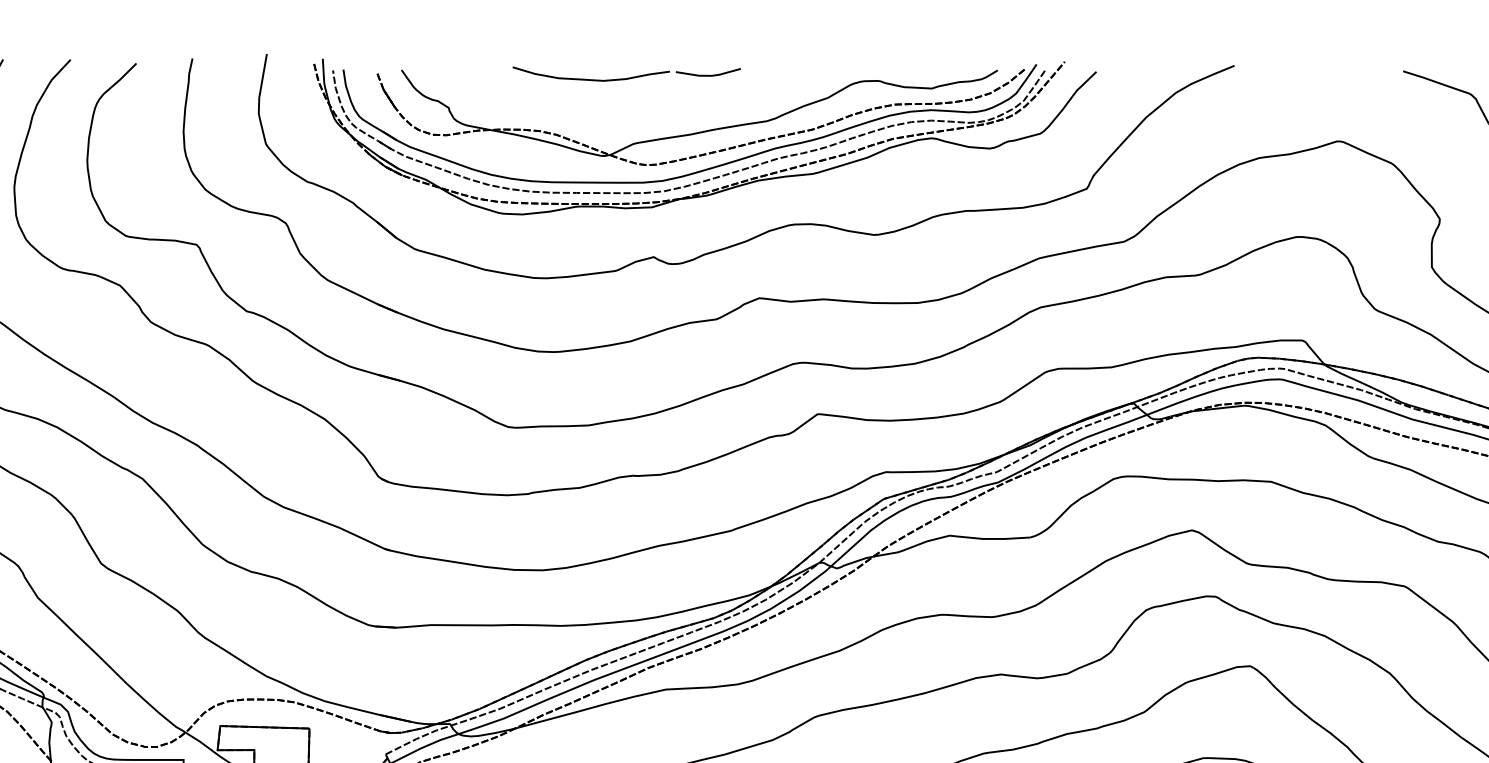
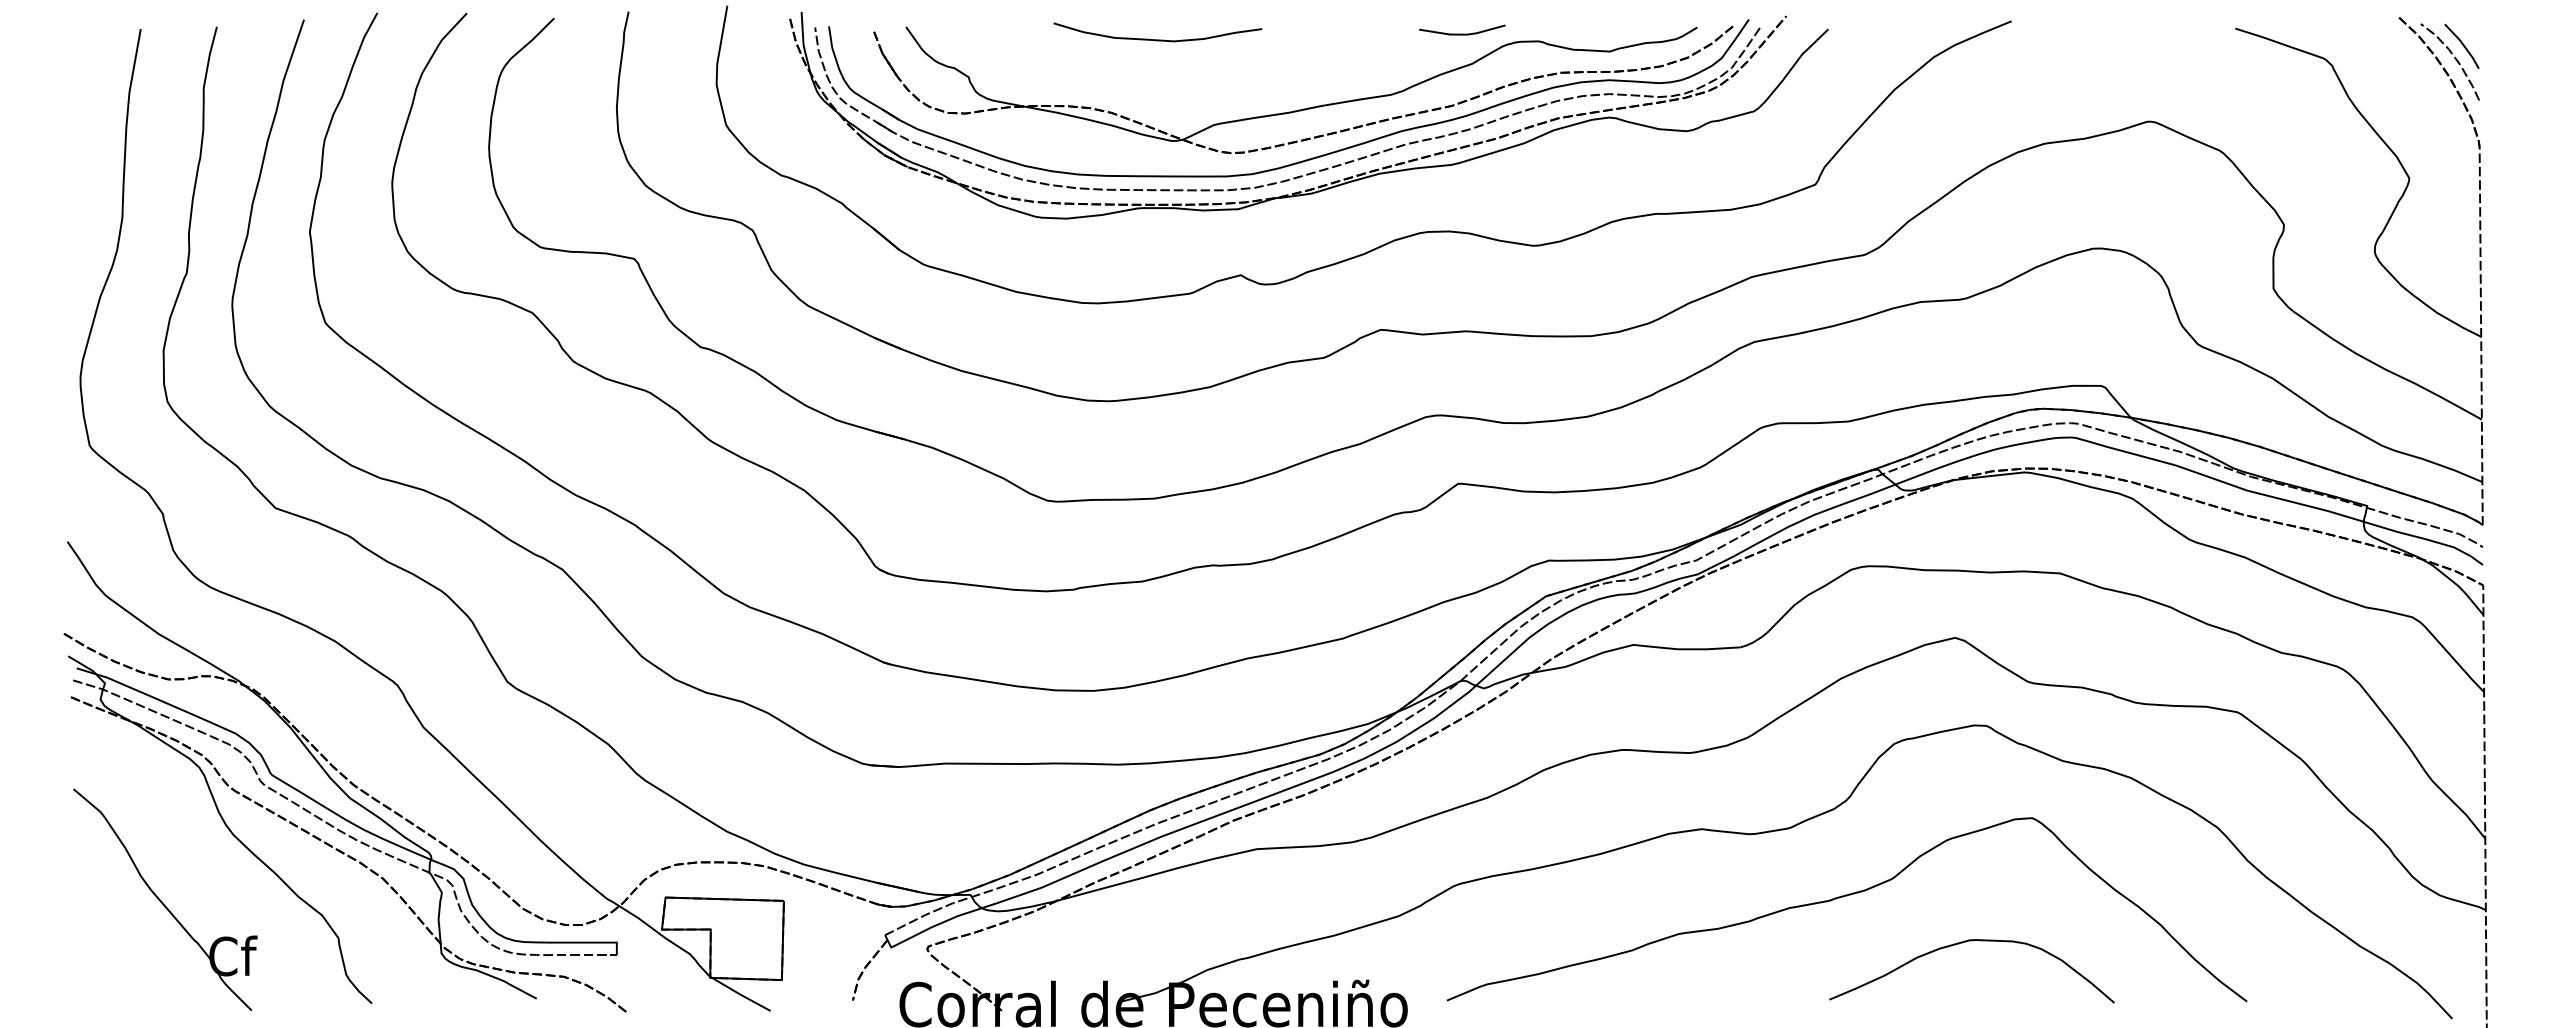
line: (708, 74) -> (1462, 33), moved

